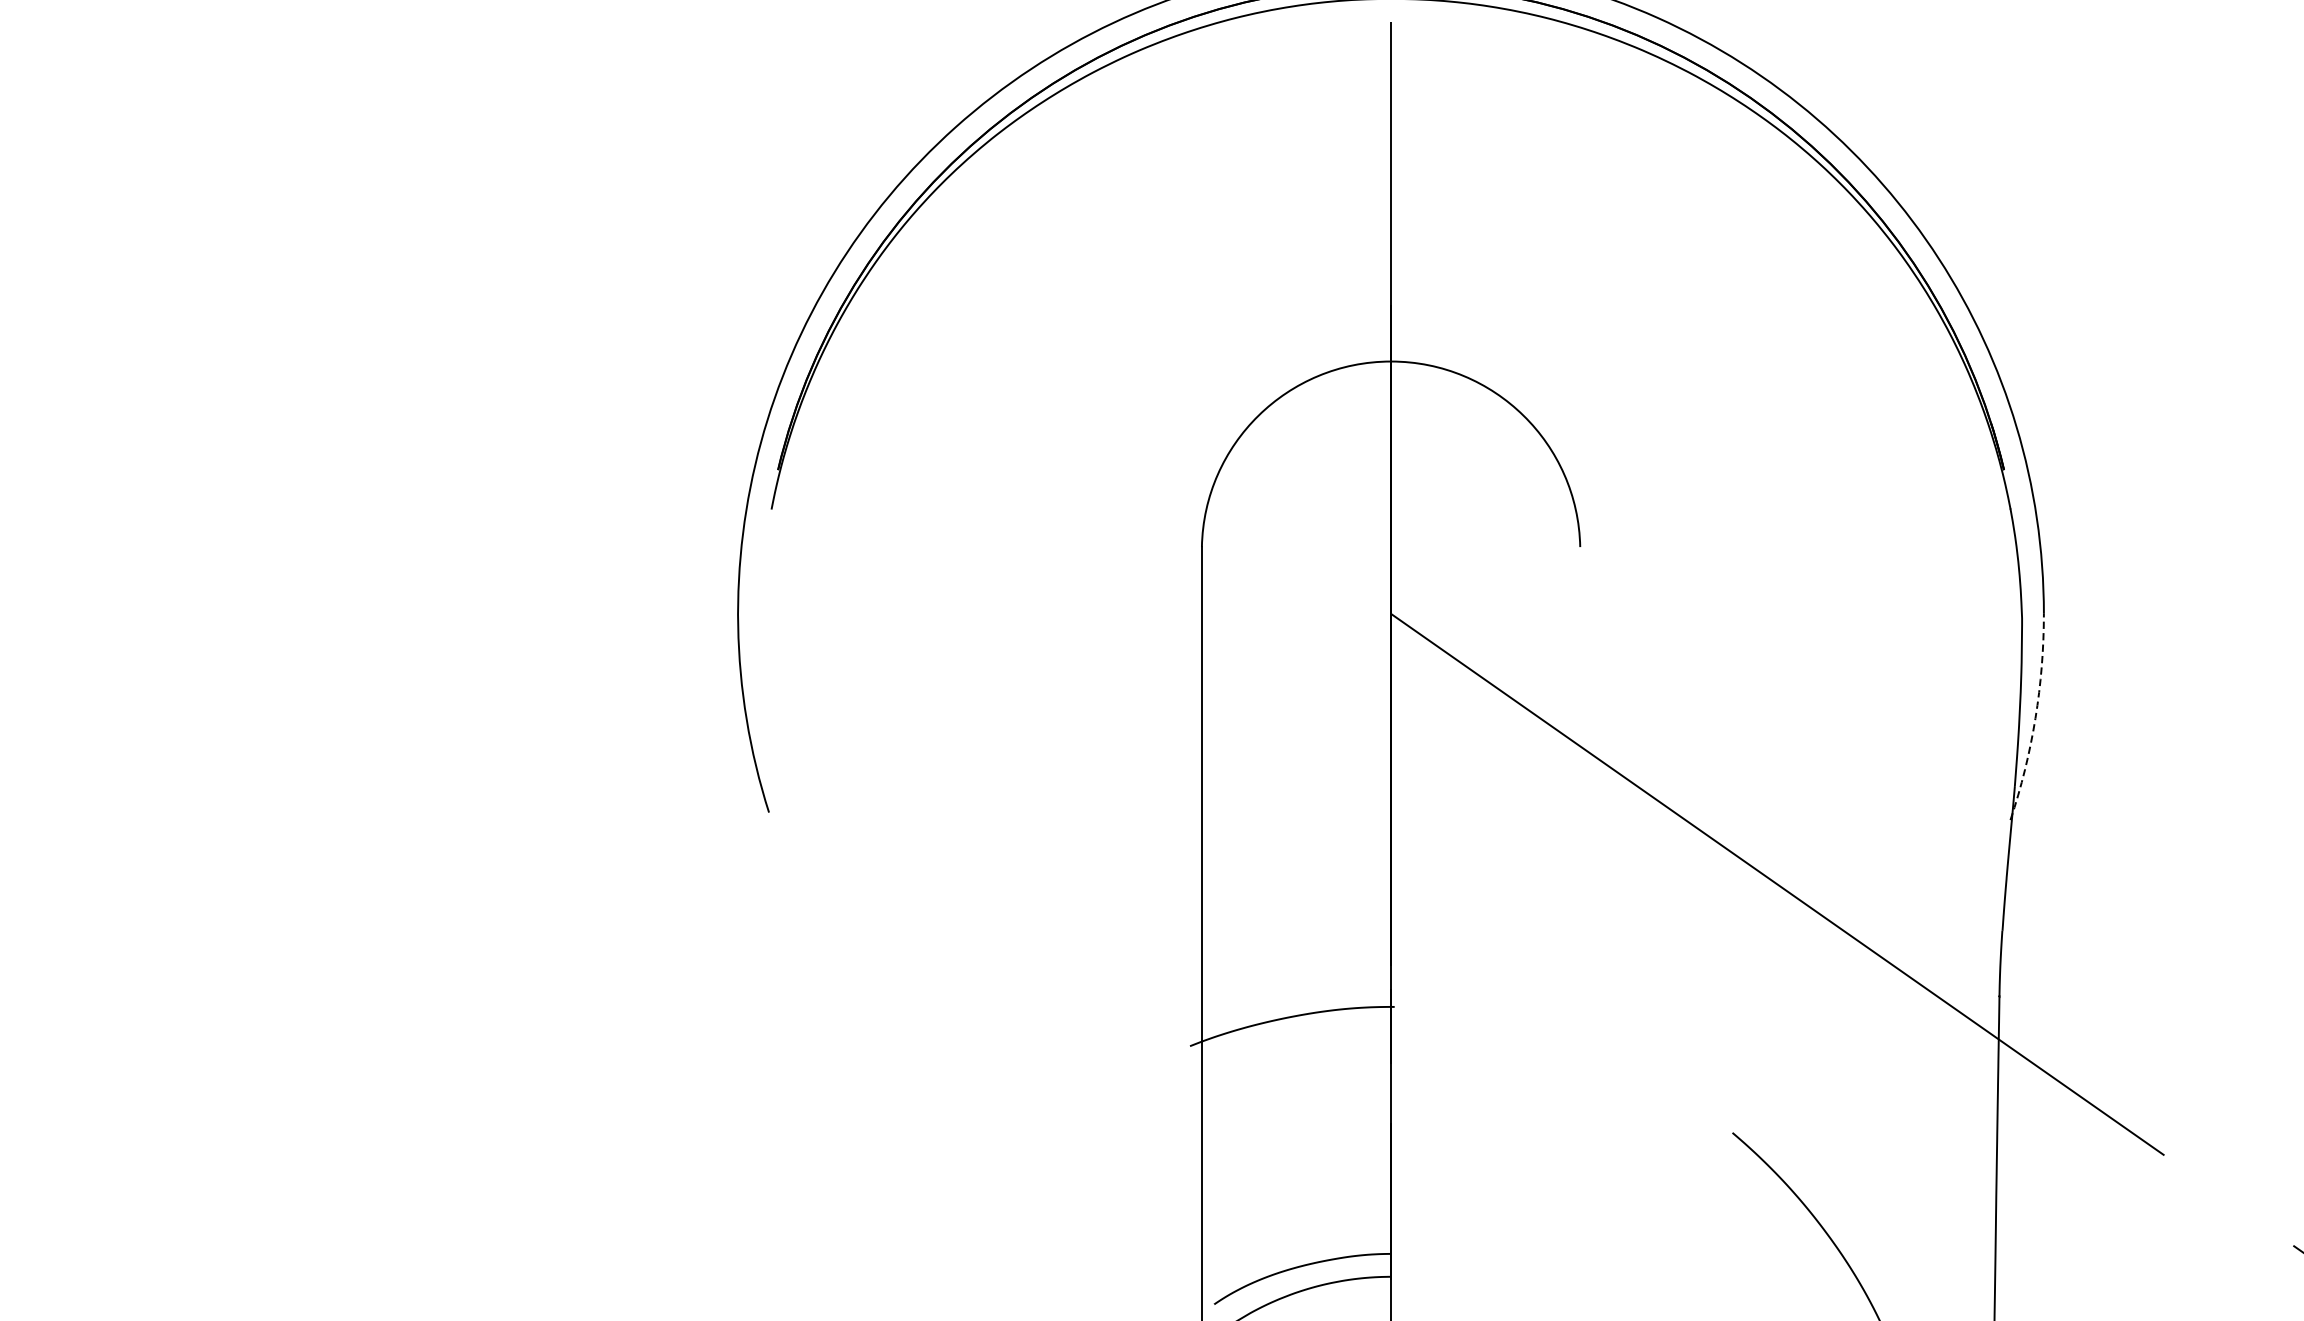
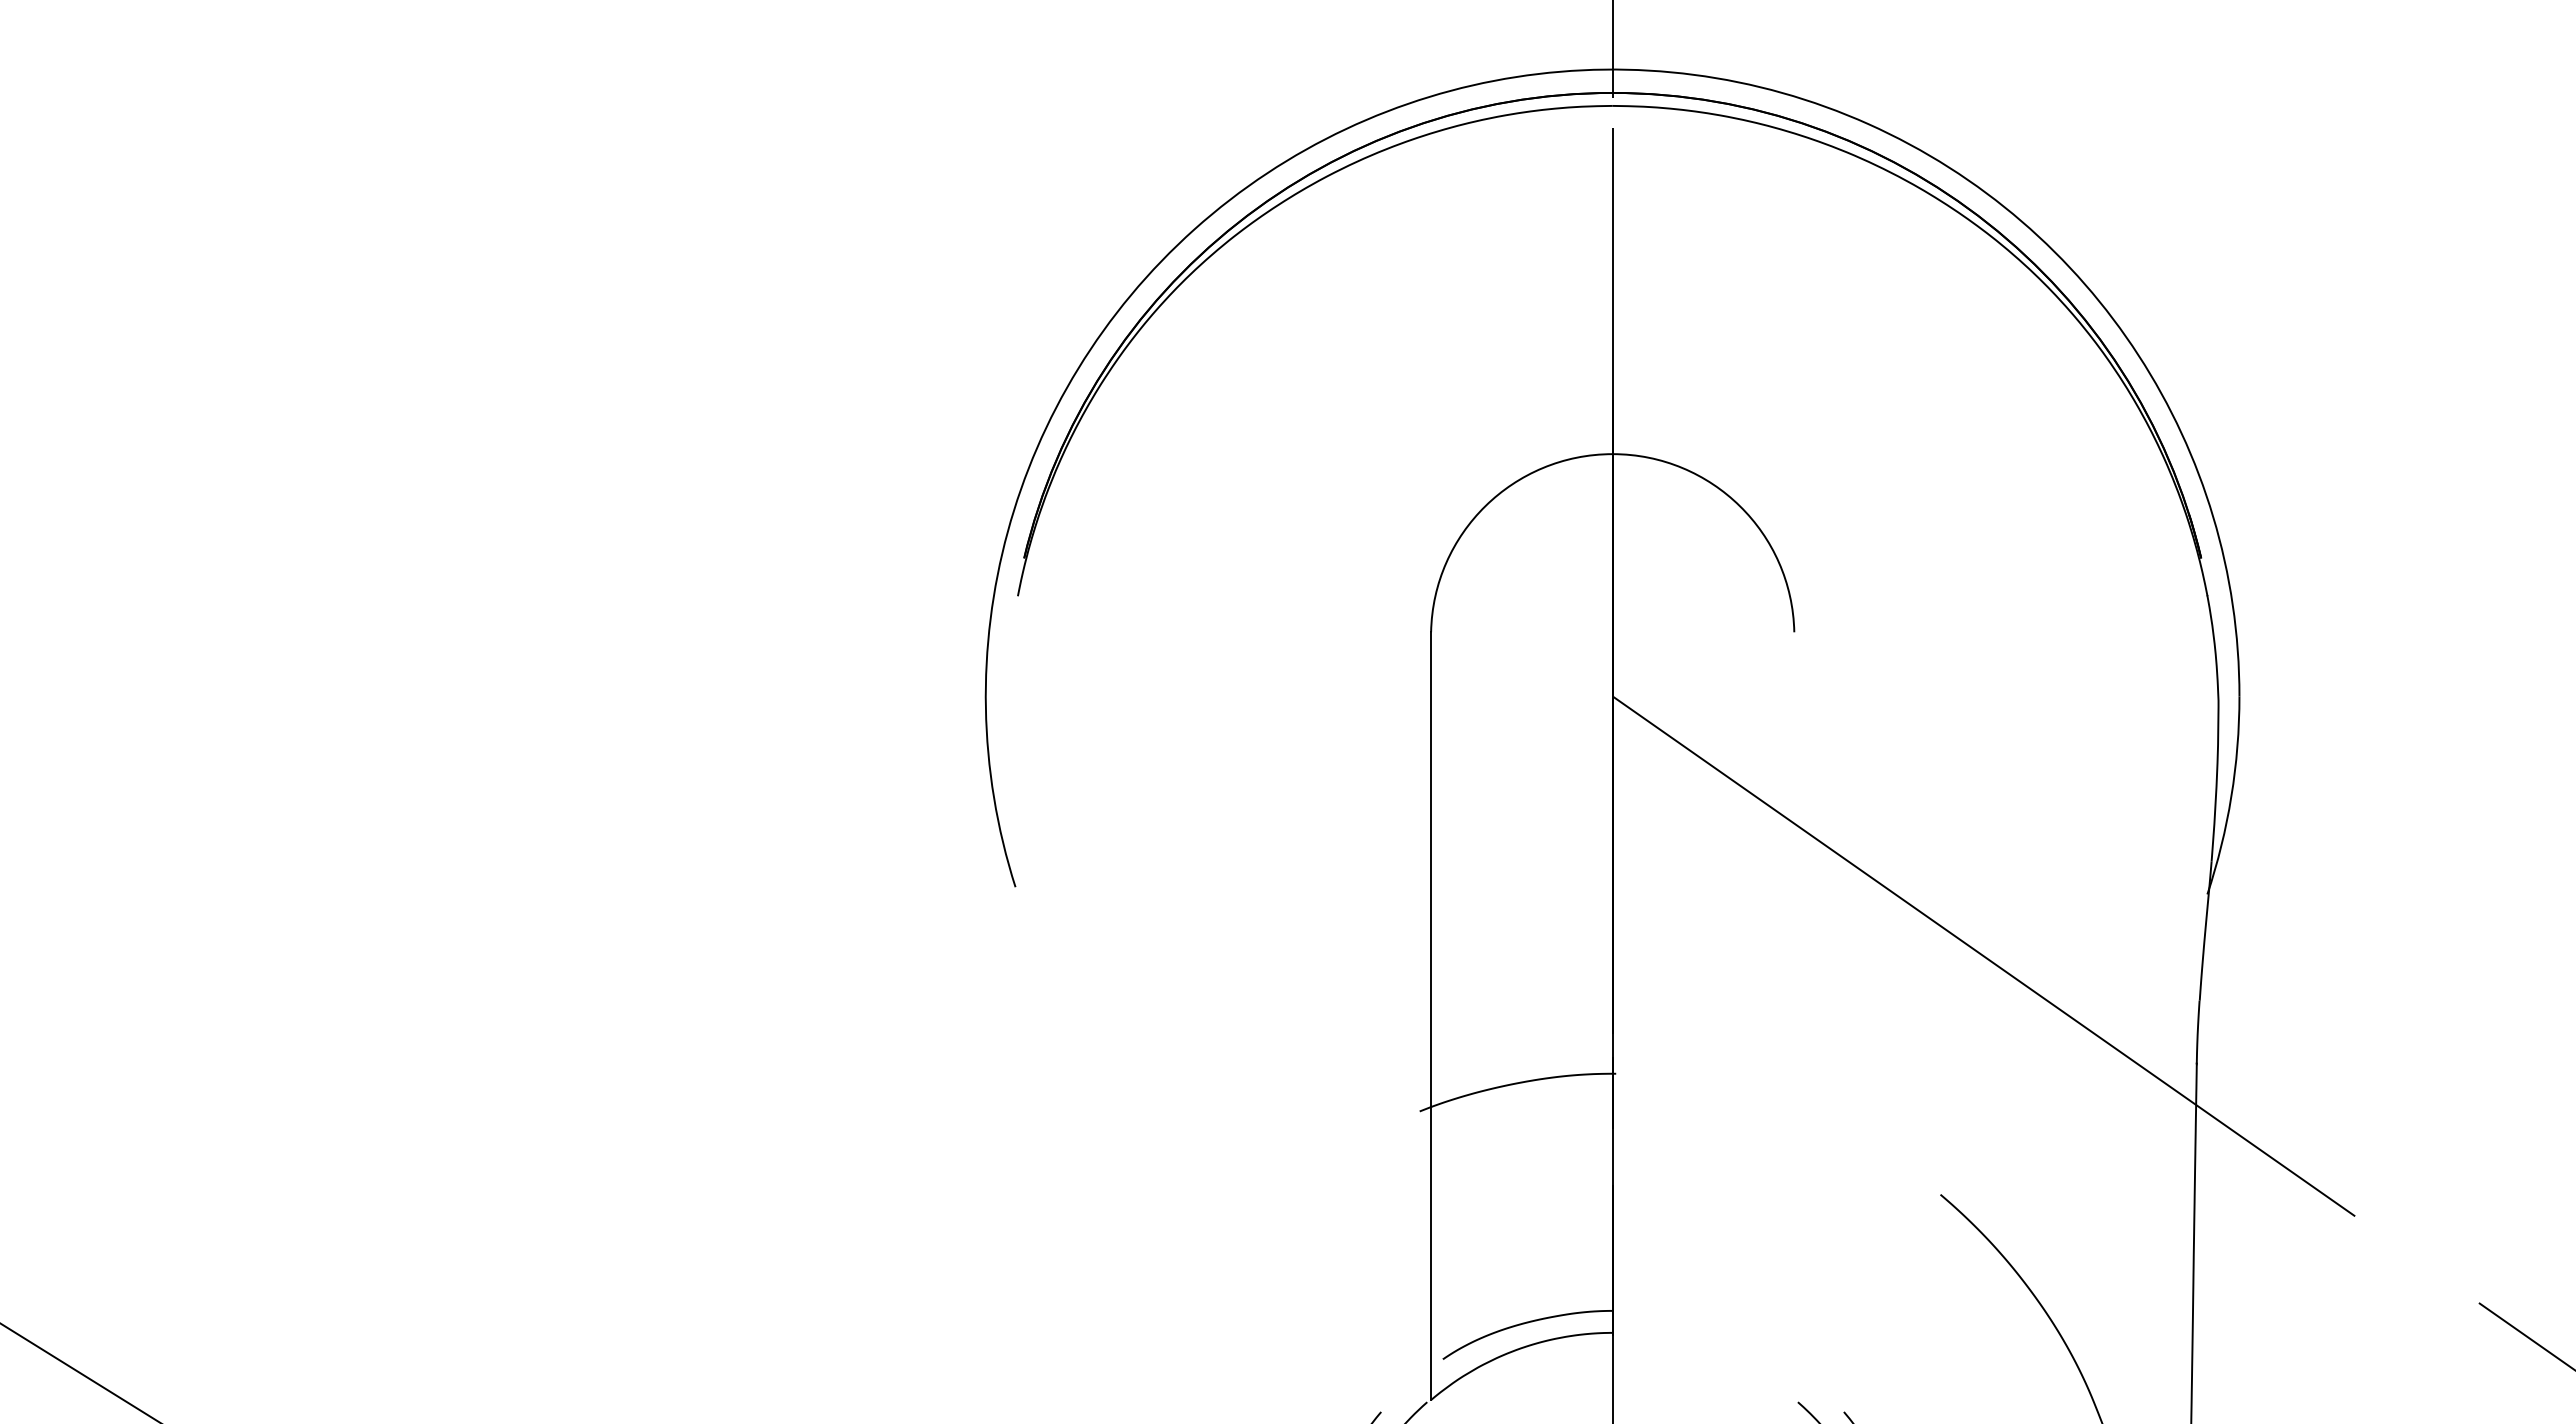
arc: (2035, 718) -> (2231, 796), dashed -> solid

